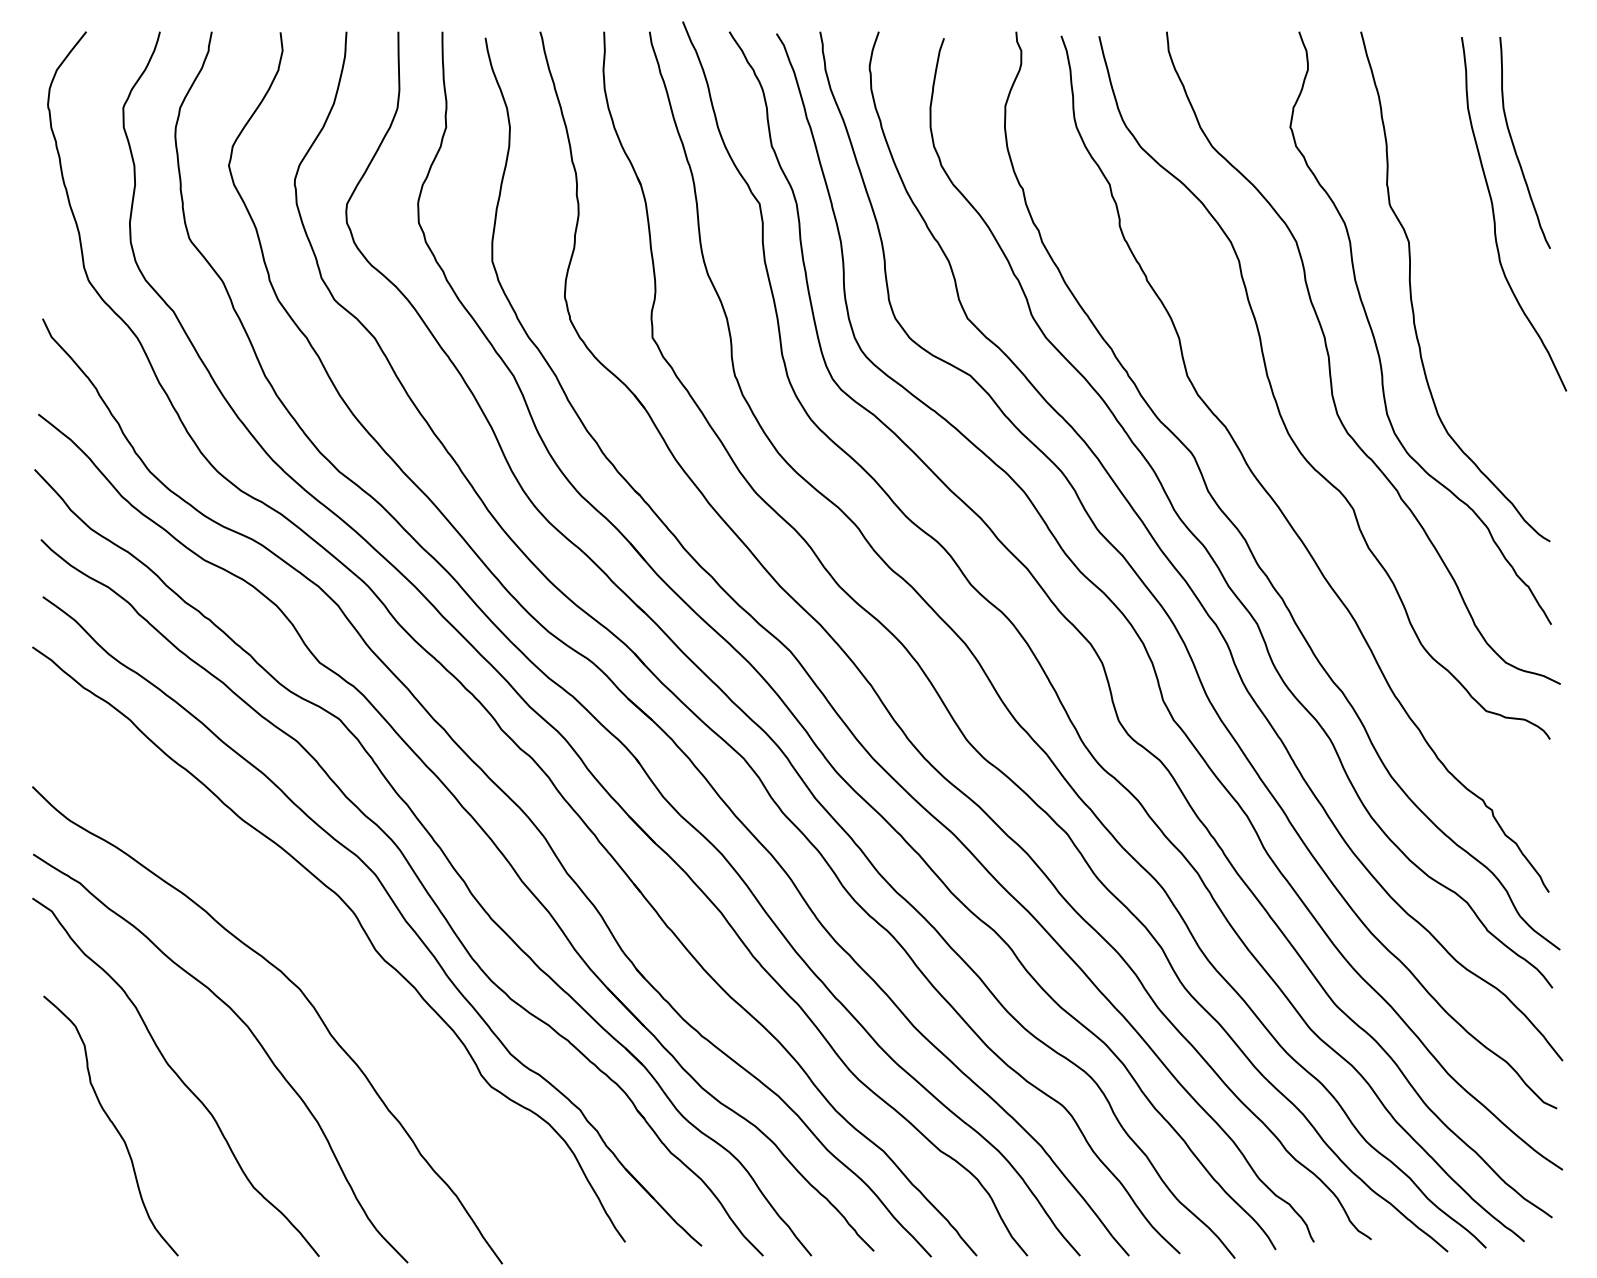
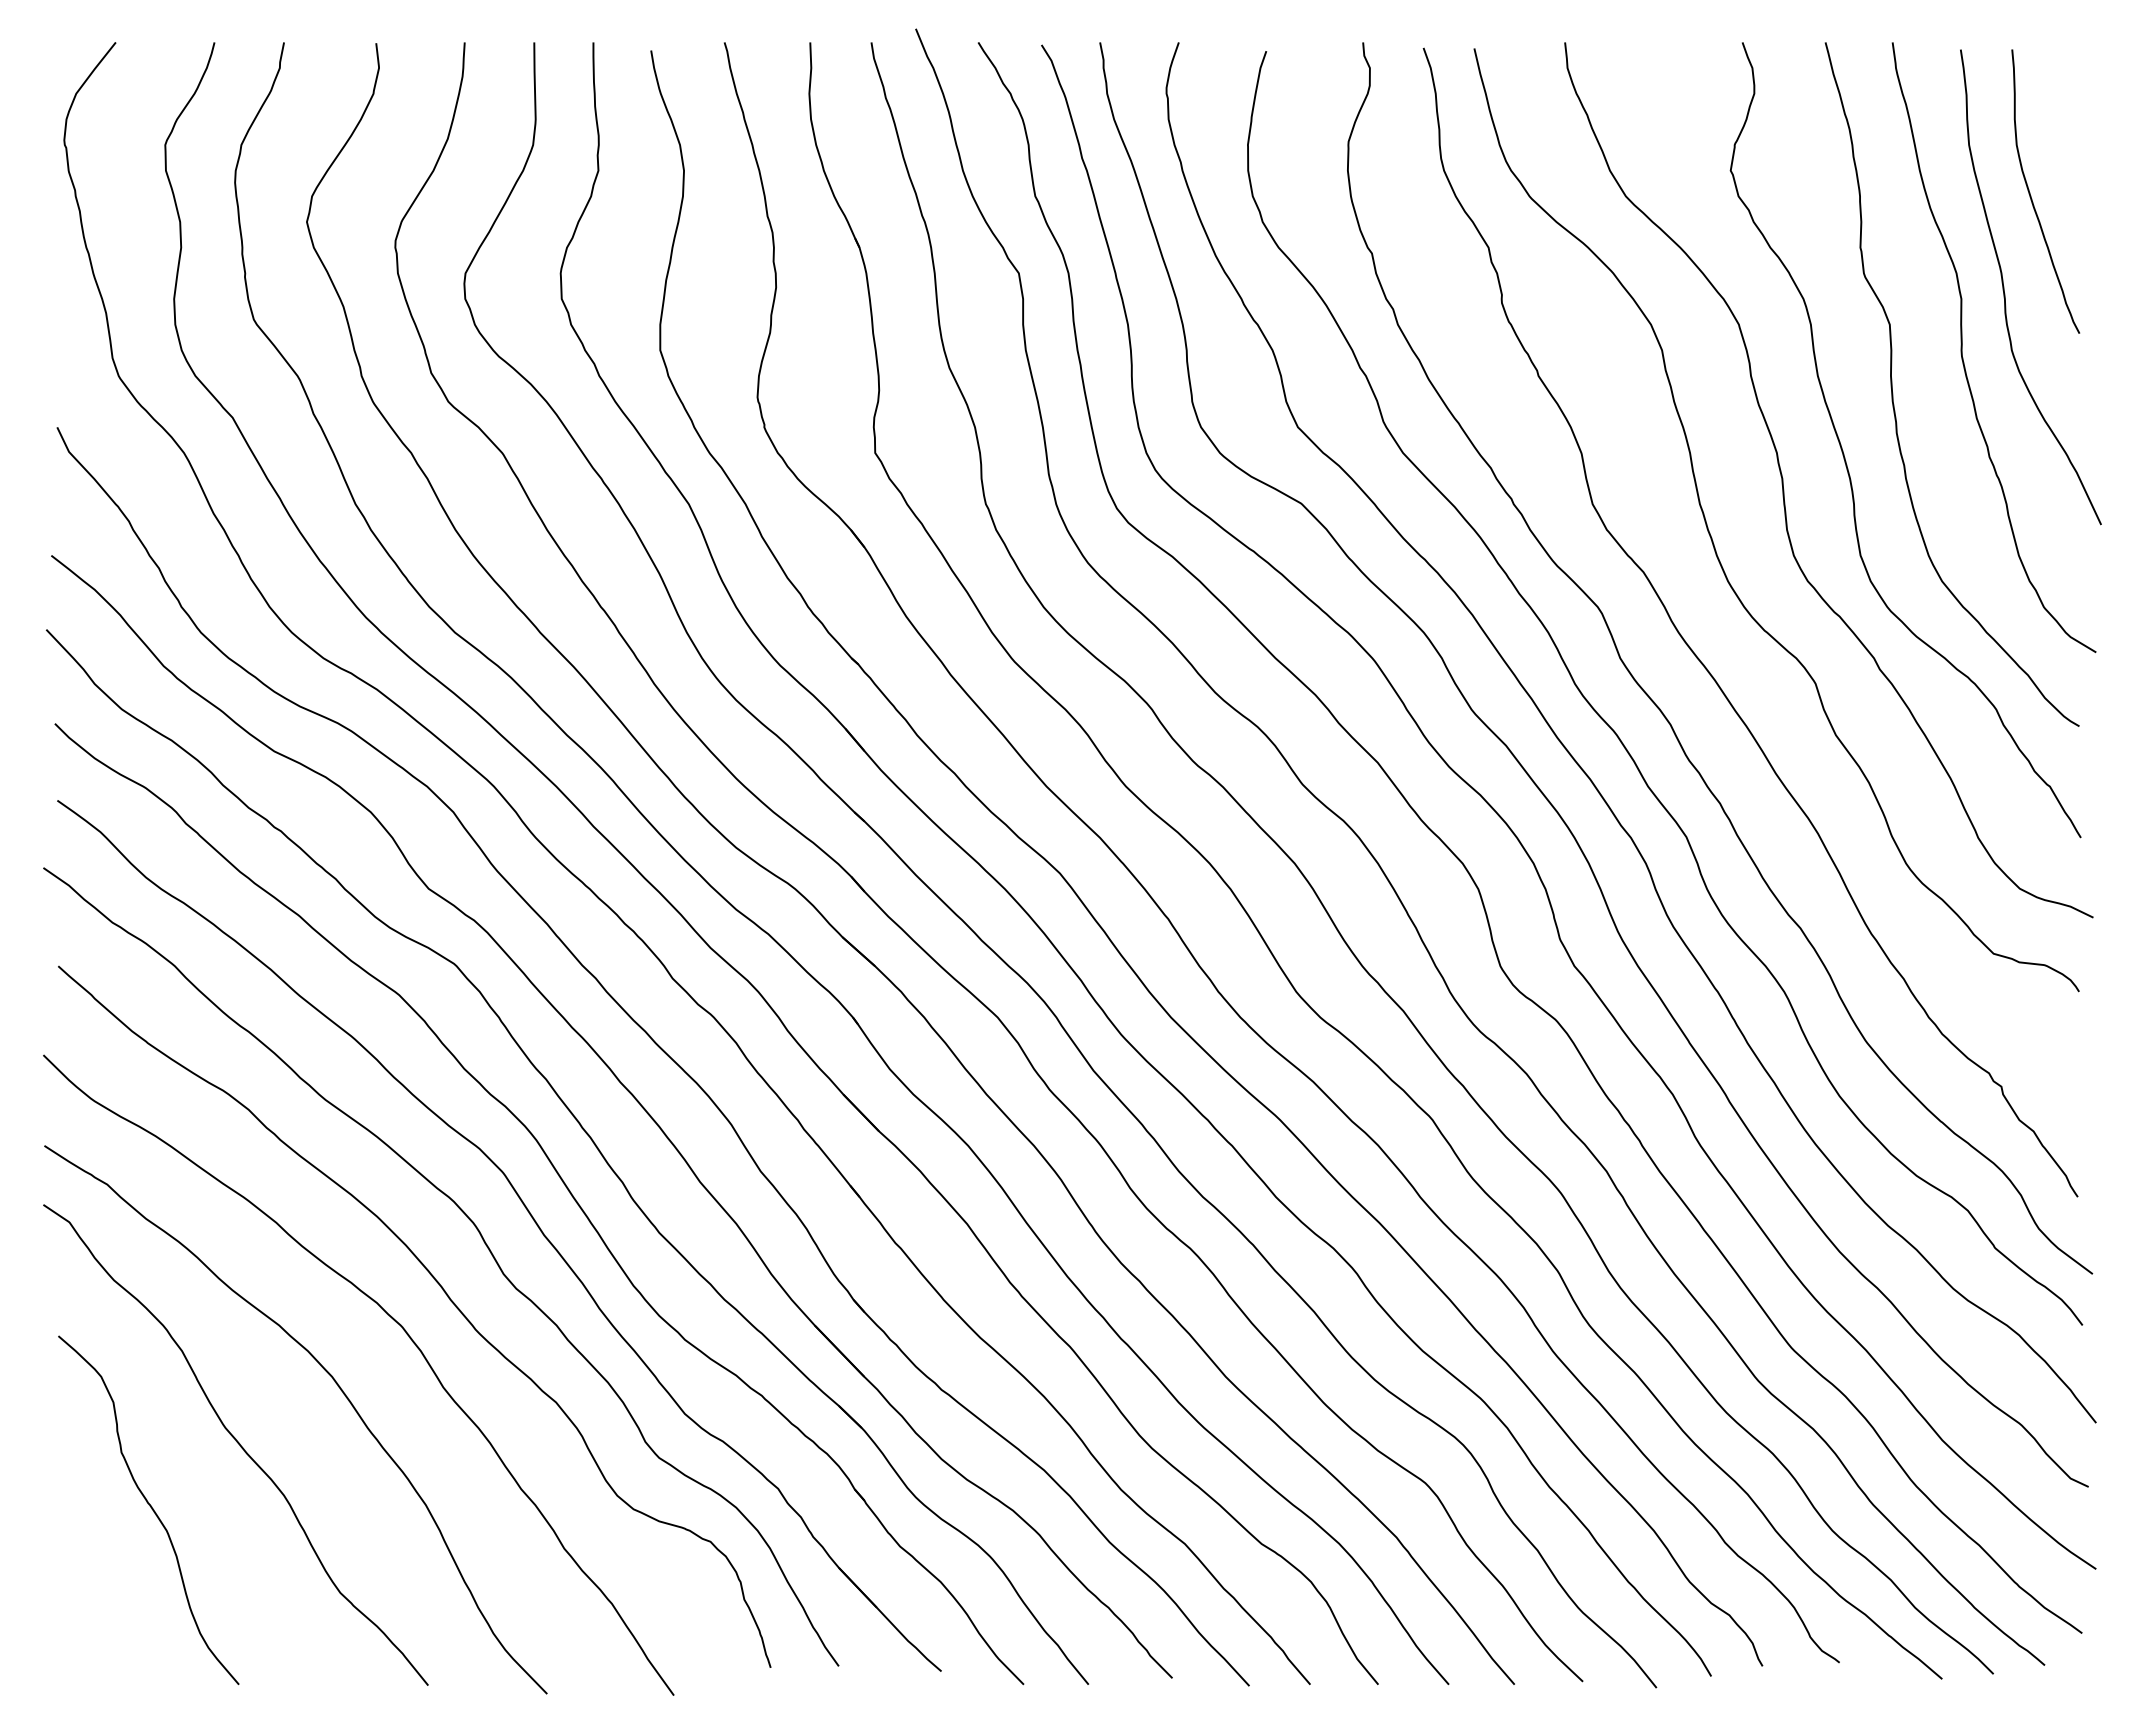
curve: (1463, 259) -> (1962, 347), added
curve: (332, 965) -> (445, 1294), added

